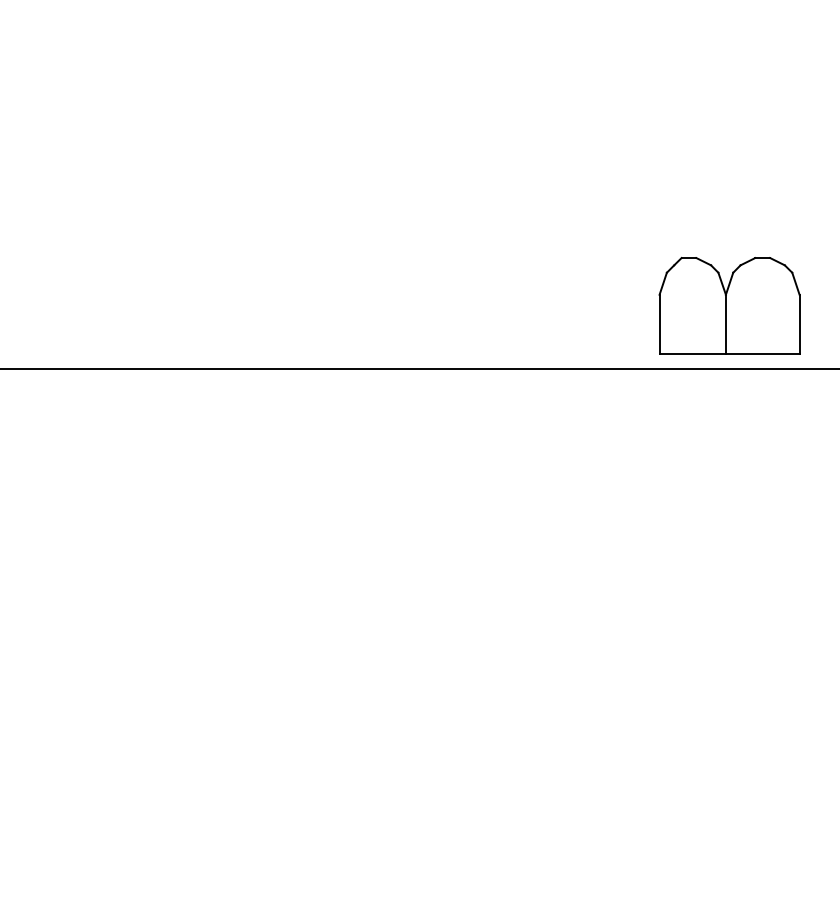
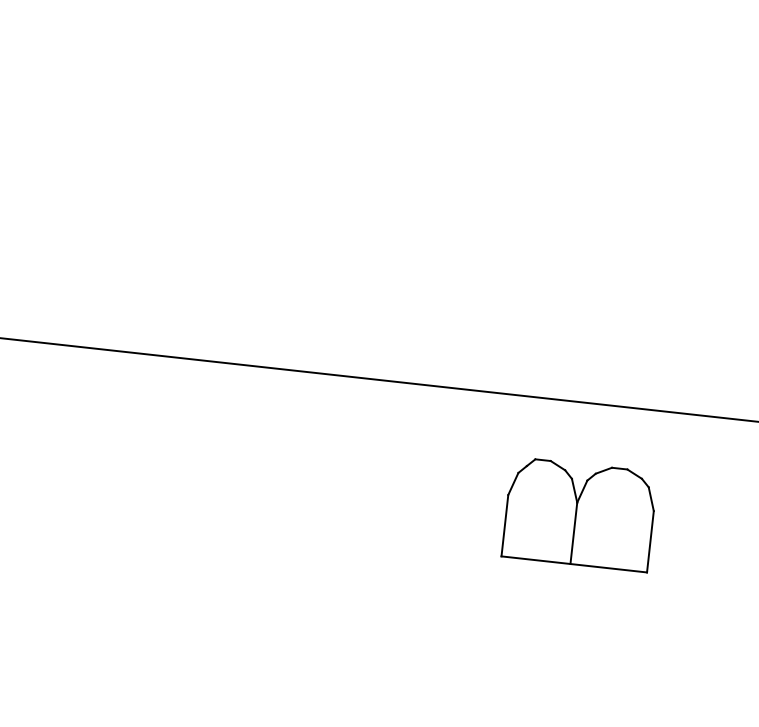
part: (729, 305) -> (579, 514), moved

